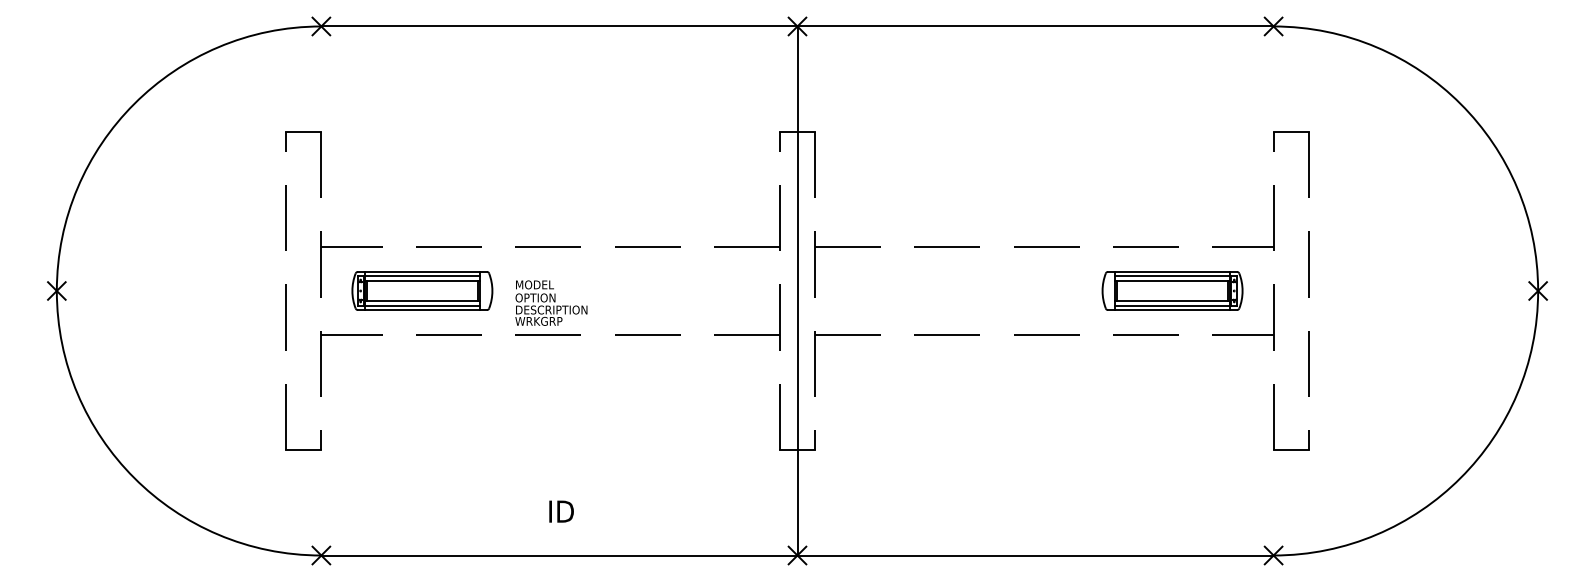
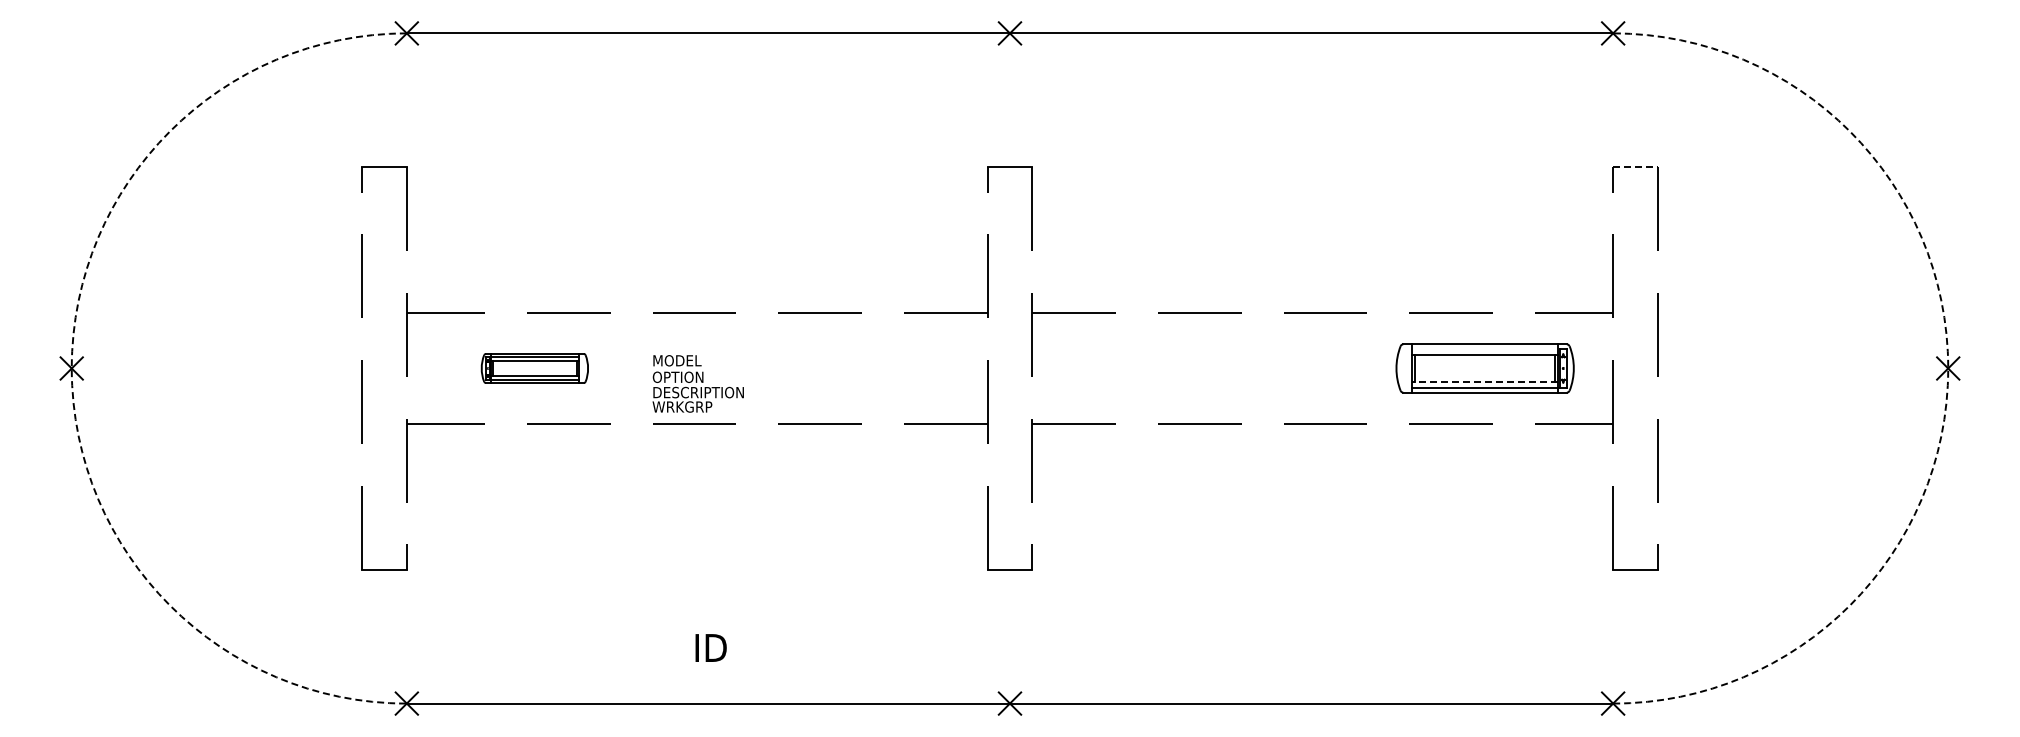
line: (1291, 132) -> (1635, 167), solid -> dashed
line: (1172, 276) -> (1484, 349), removed
arc: (56, 291) -> (71, 368), solid -> dashed
part: (422, 291) -> (534, 368), size x0.6
line: (797, 291) -> (1010, 368), removed
arc: (1538, 291) -> (1948, 368), solid -> dashed
line: (1172, 301) -> (1485, 381), solid -> dashed

